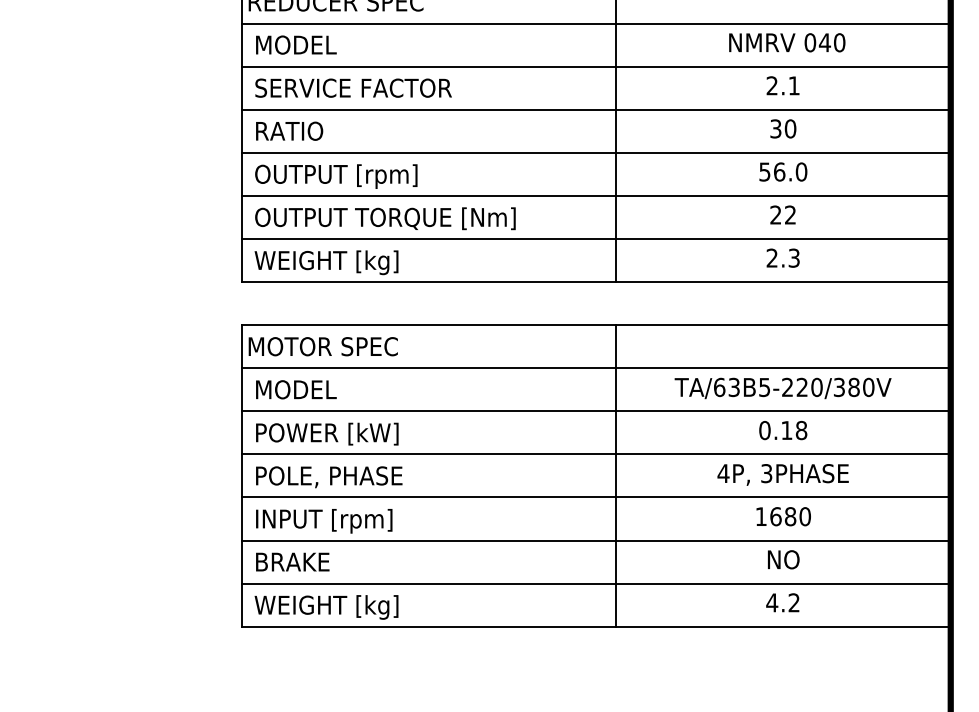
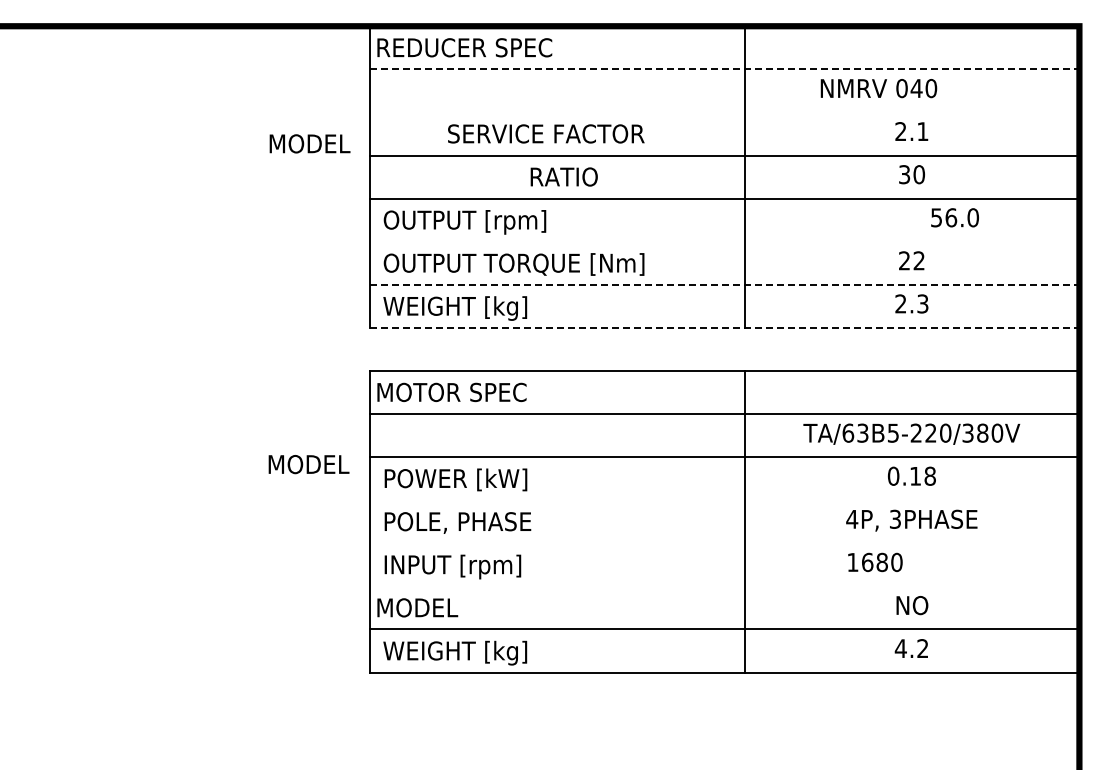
line: (596, 23) -> (725, 69), solid -> dashed
text: (786, 42) -> (878, 88), moved
text: (295, 44) -> (309, 143), moved
line: (595, 66) -> (724, 112), removed
text: (353, 87) -> (546, 133), moved
text: (288, 130) -> (563, 176), moved
text: (782, 171) -> (954, 217), moved
line: (595, 195) -> (724, 241), removed
line: (596, 238) -> (725, 284), solid -> dashed
line: (596, 281) -> (725, 327), solid -> dashed
text: (295, 389) -> (308, 464), moved
line: (595, 454) -> (724, 500), removed
line: (595, 497) -> (724, 543), removed
text: (783, 516) -> (875, 562), moved
line: (595, 540) -> (724, 586), removed
text: (288, 561) -> (417, 607), BRAKE -> MODEL

